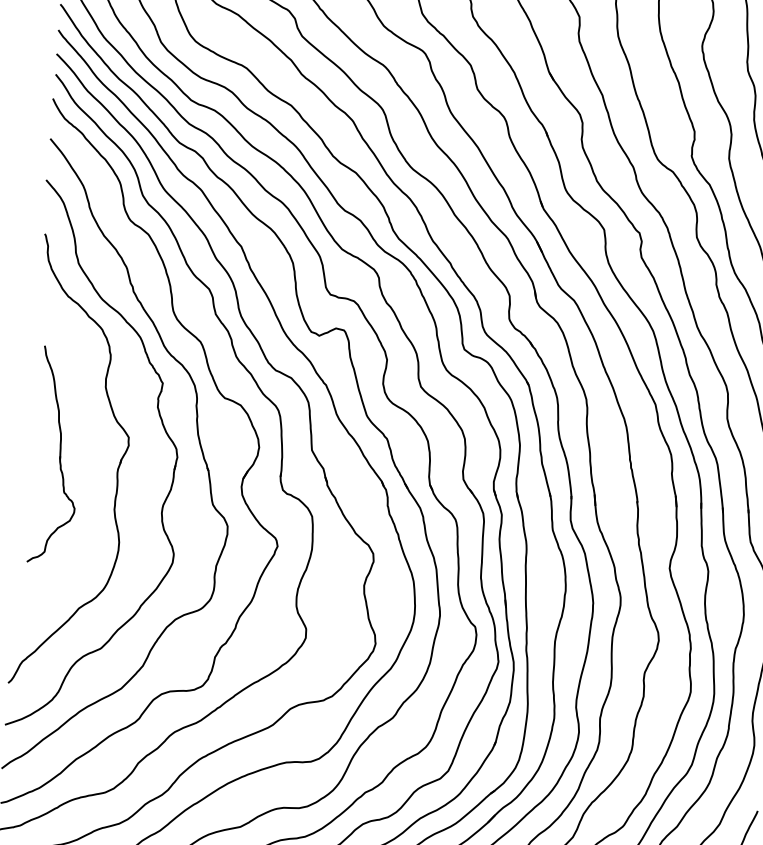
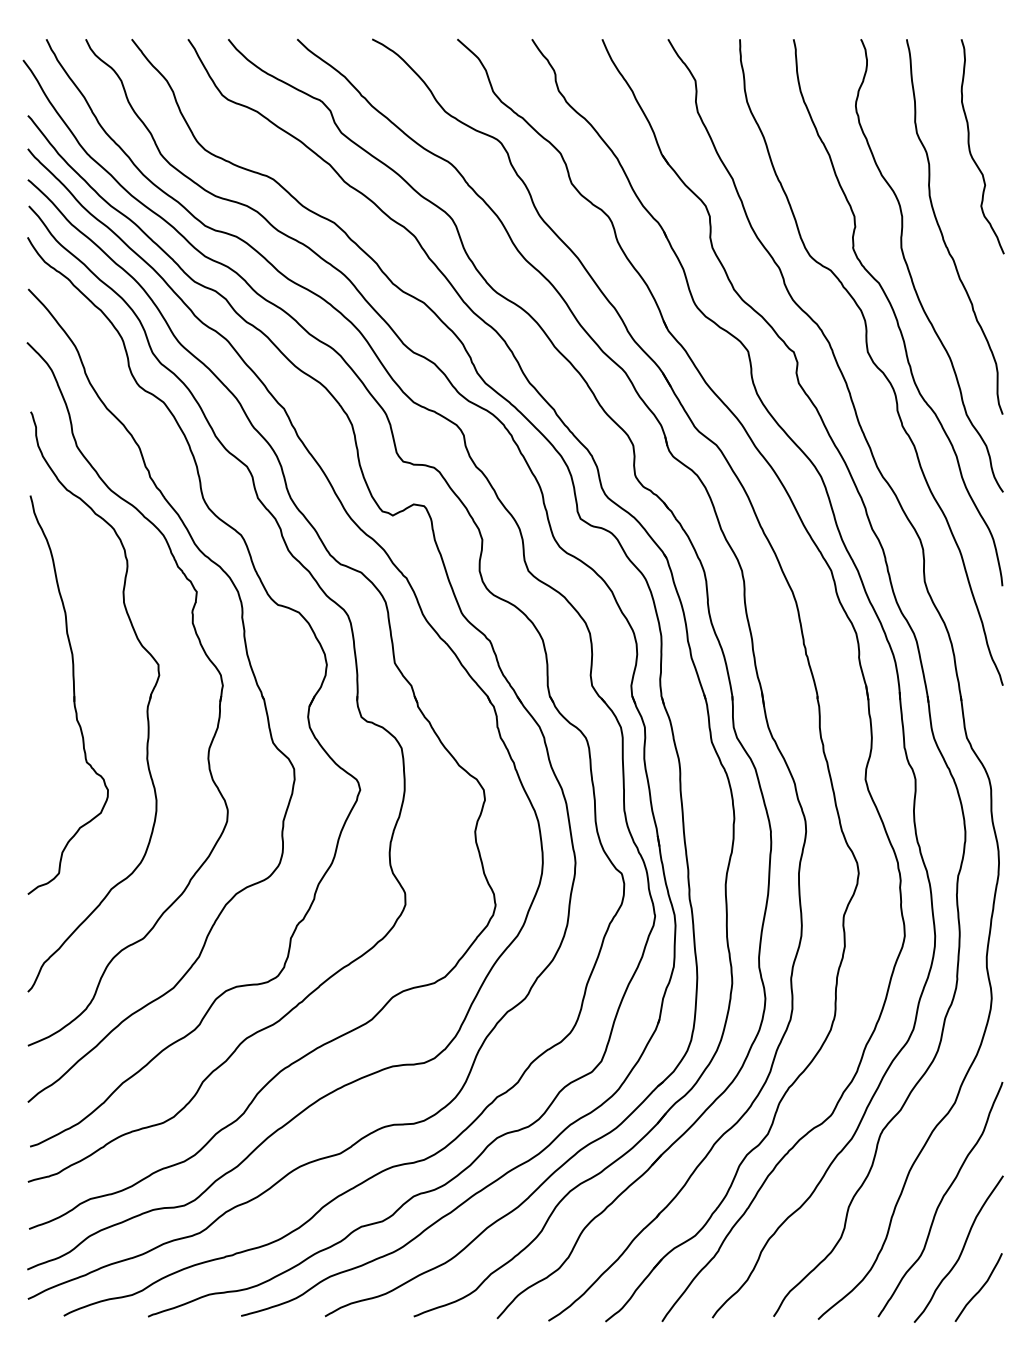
part: (56, 455) -> (67, 694), size x1.43

